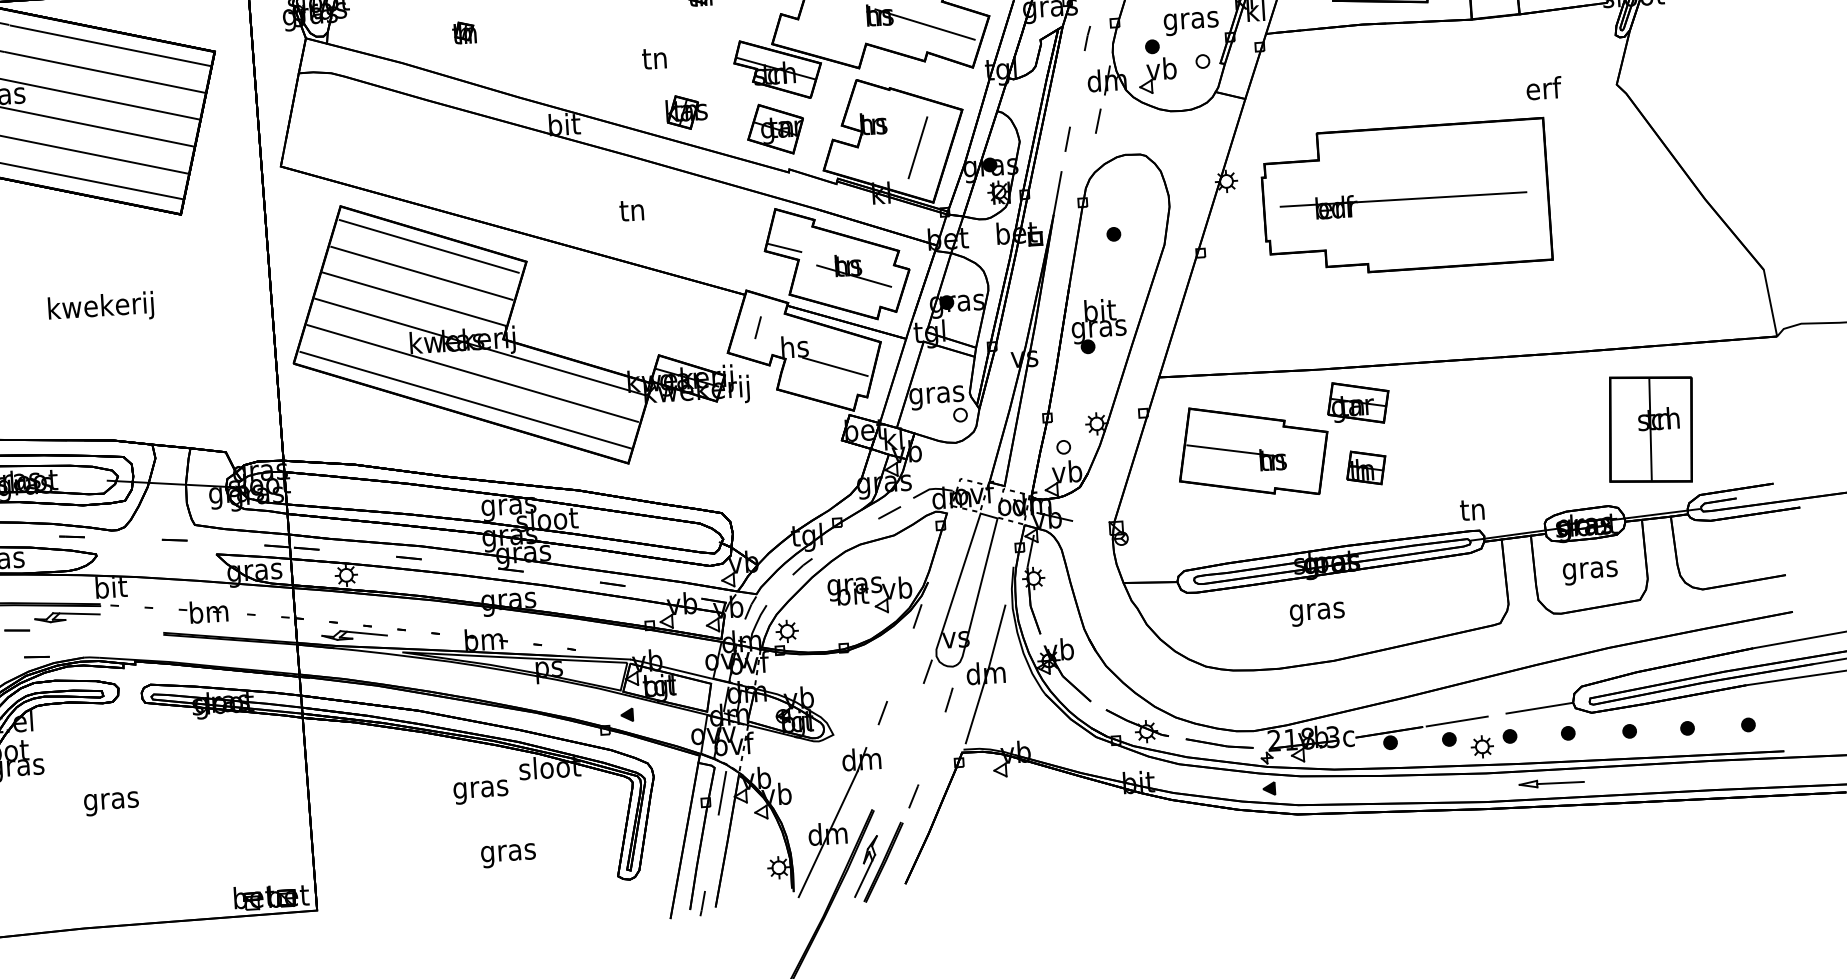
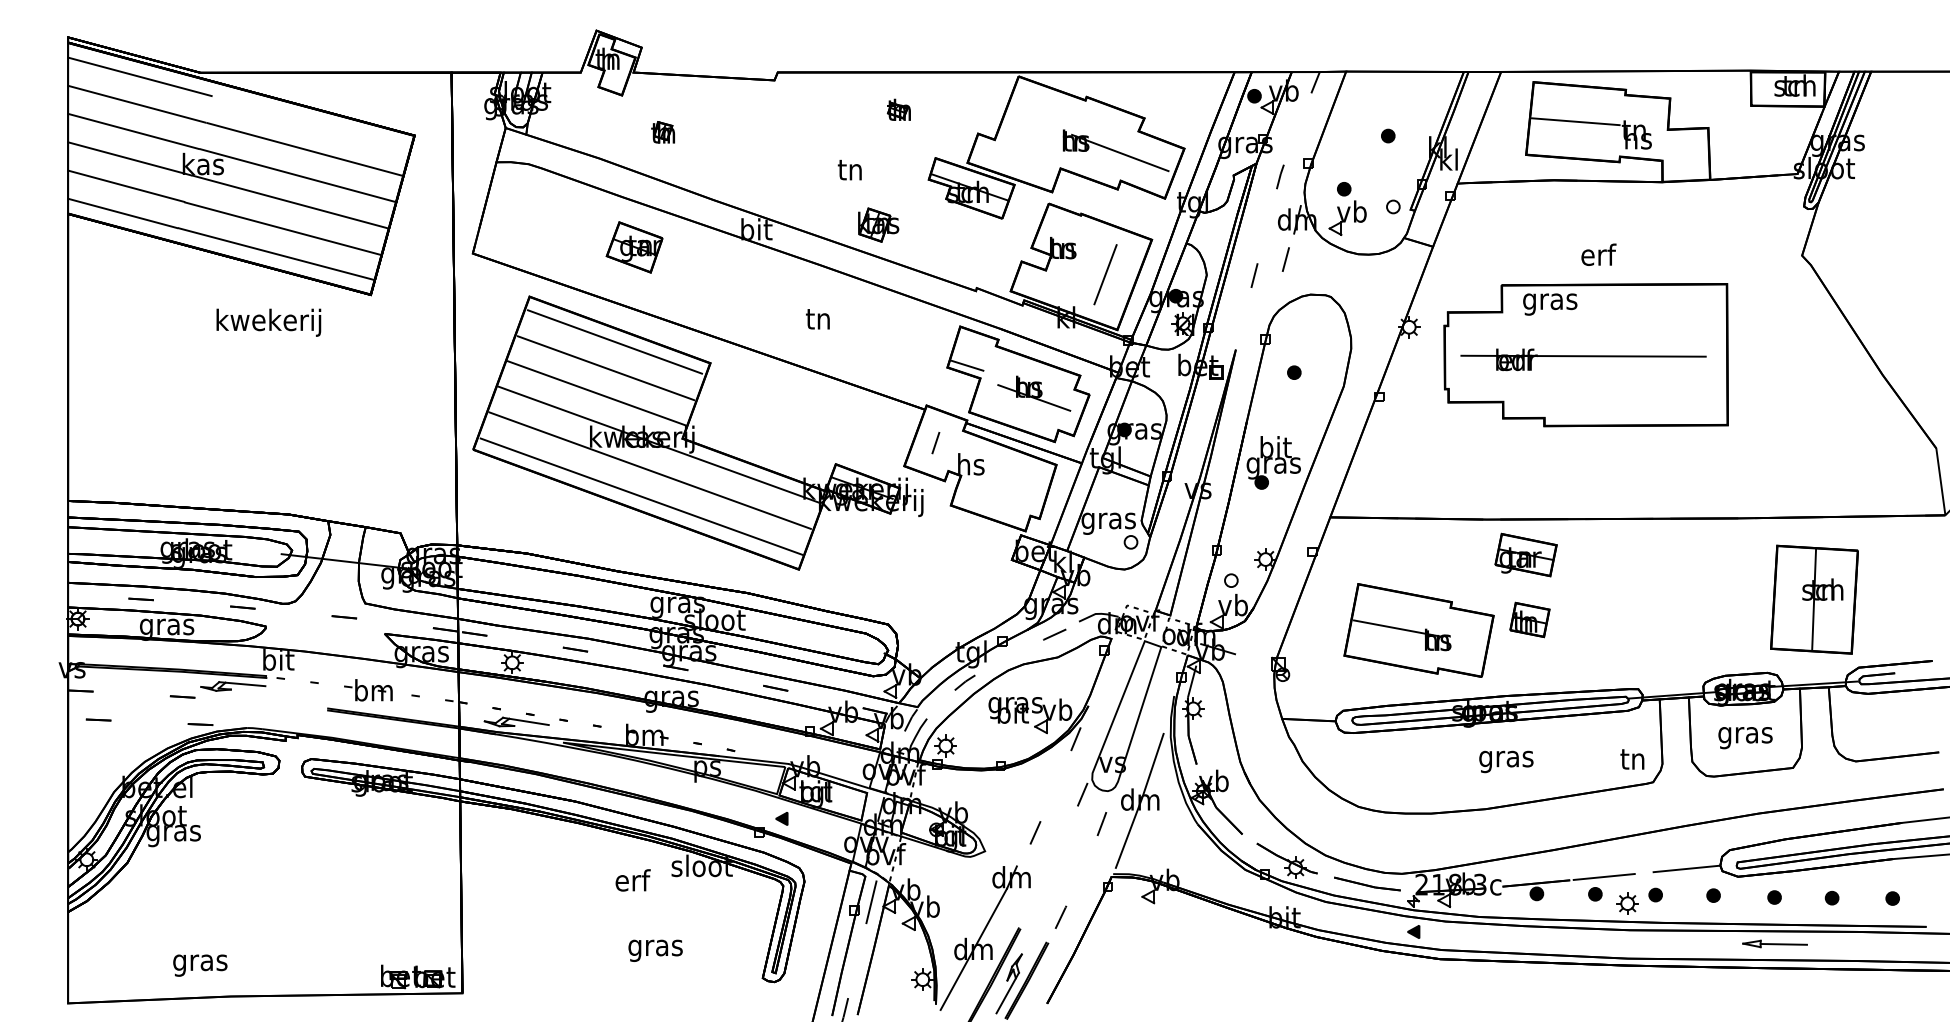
text: (1191, 23) -> (1550, 304), moved
line: (109, 45) -> (310, 122), removed
text: (1543, 88) -> (1598, 254), moved
part: (775, 129) -> (634, 247), moved
line: (1056, 193) -> (1240, 328), removed
text: (100, 307) -> (268, 322), moved
line: (834, 366) -> (1009, 486), removed
part: (1252, 451) -> (1418, 630), moved
text: (1472, 510) -> (1632, 759), moved
text: (1317, 613) -> (1506, 761), moved
part: (1551, 782) -> (1774, 943), moved
text: (481, 789) -> (632, 883), gras -> erf
text: (111, 803) -> (200, 965), moved

